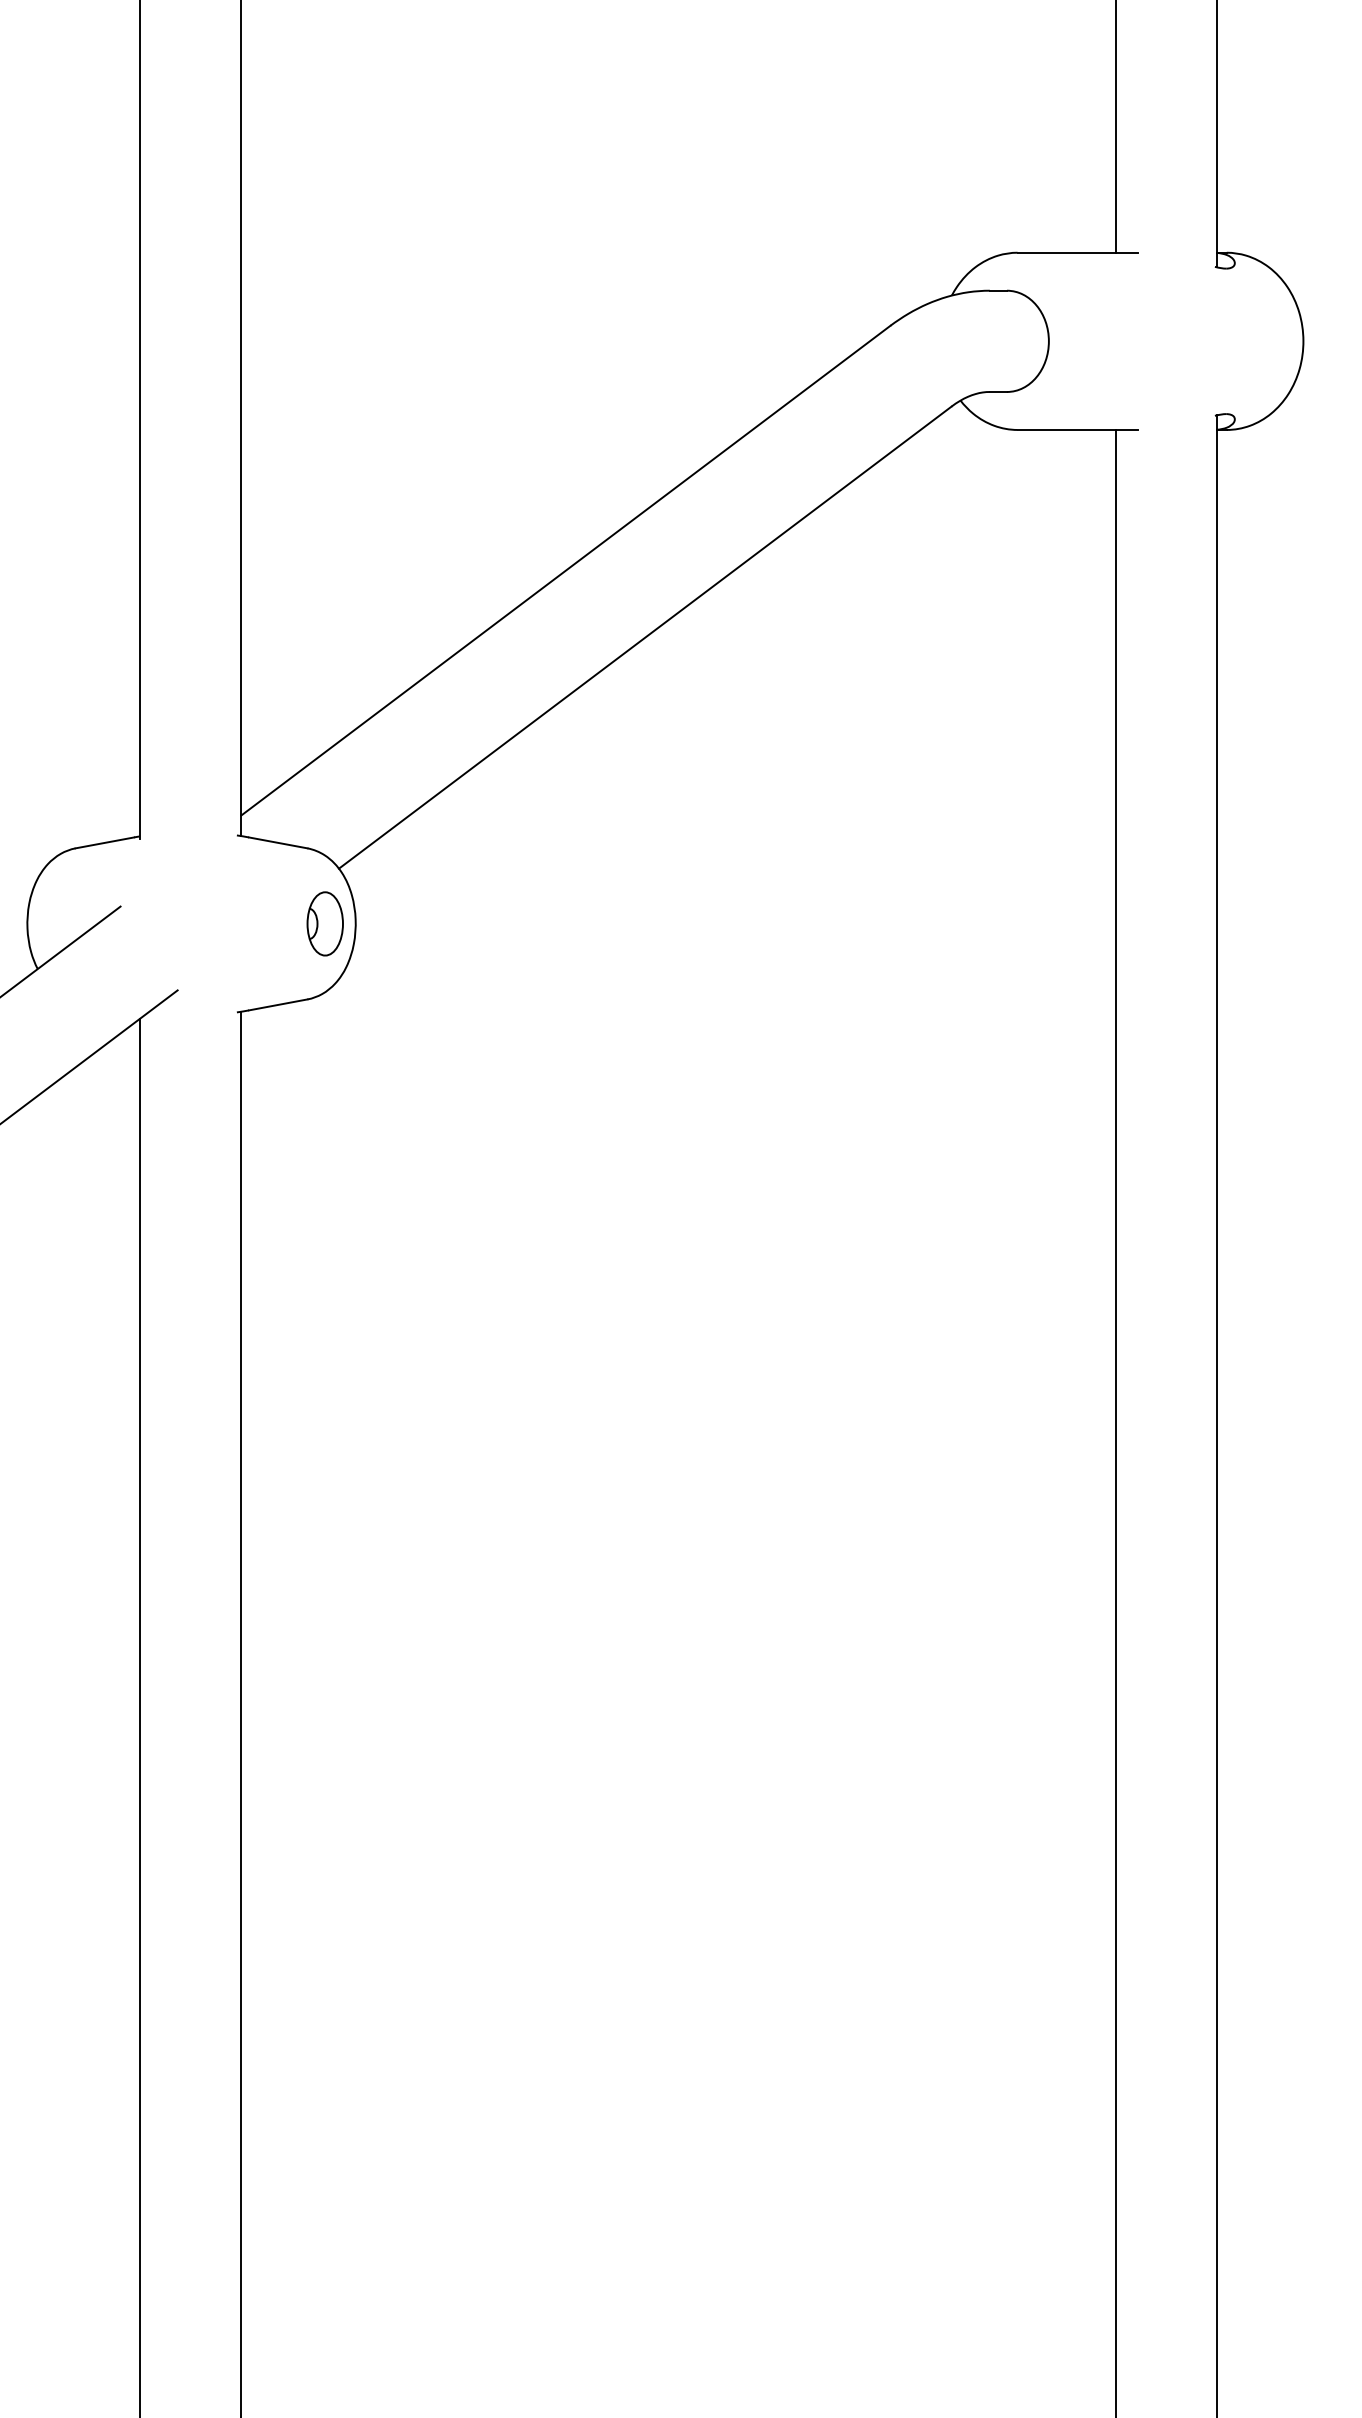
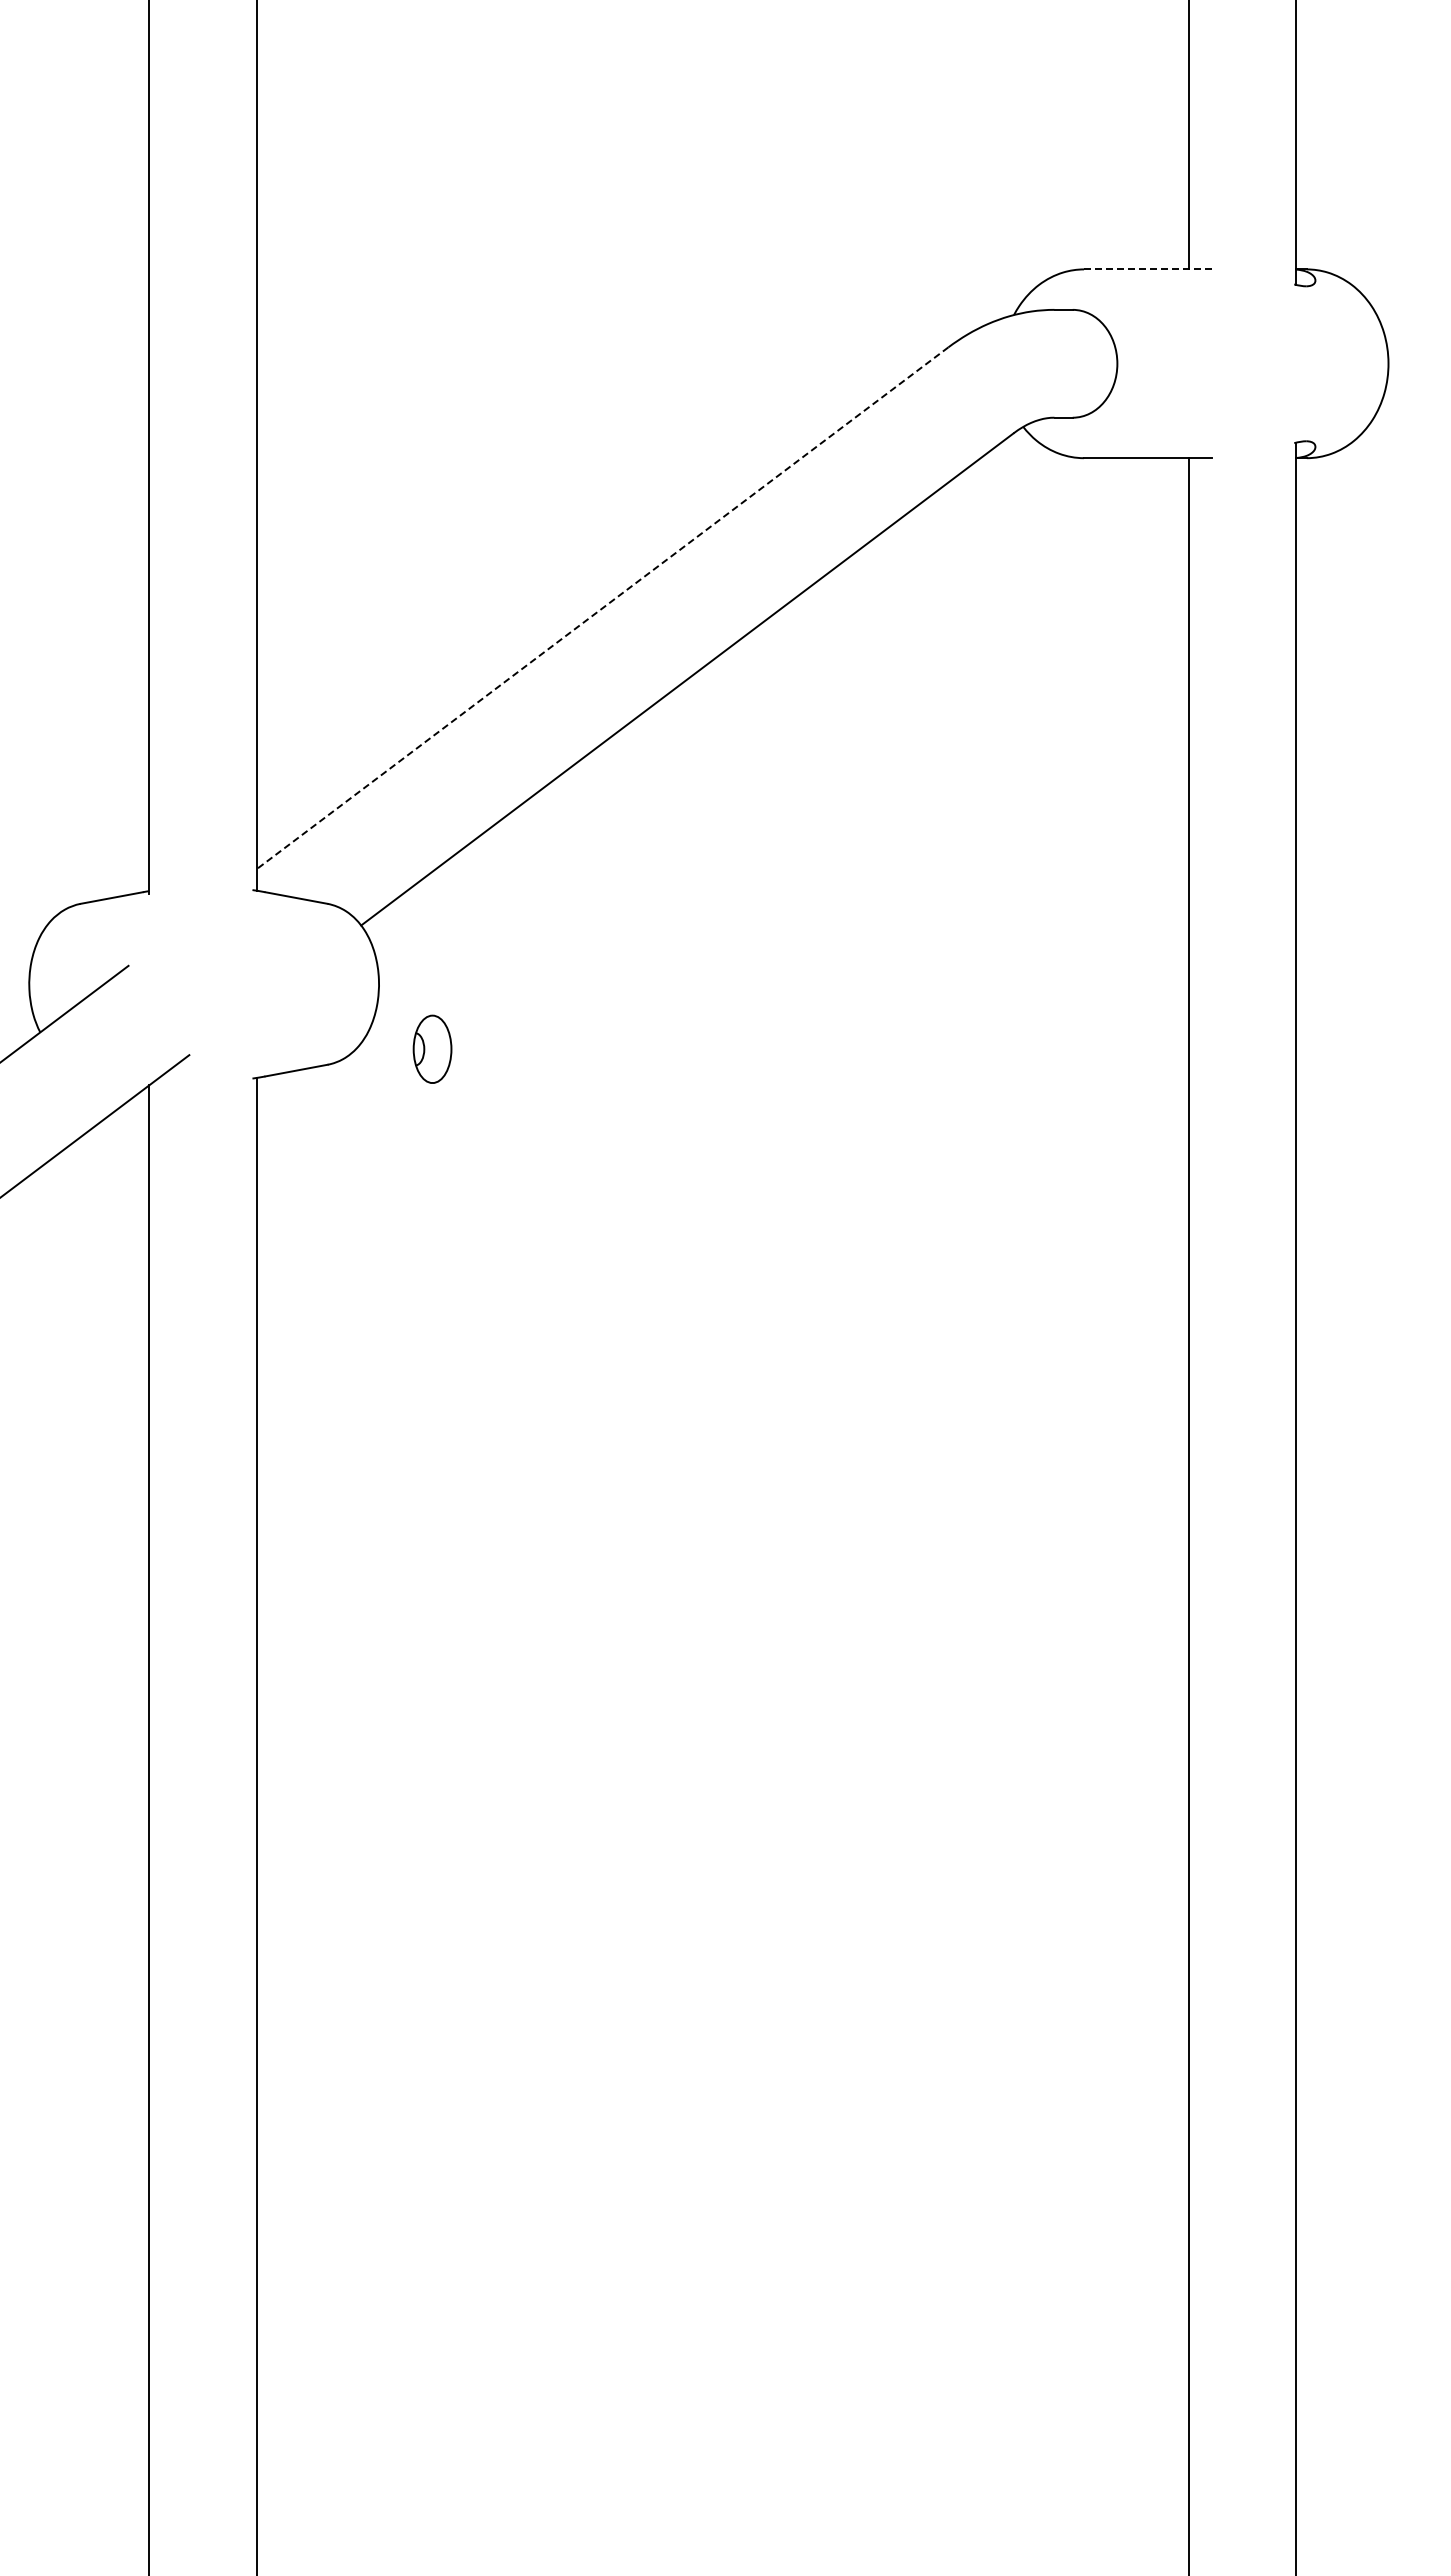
line: (1077, 252) -> (1147, 269), solid -> dashed
line: (565, 571) -> (602, 608), solid -> dashed
part: (325, 923) -> (432, 1048), moved

